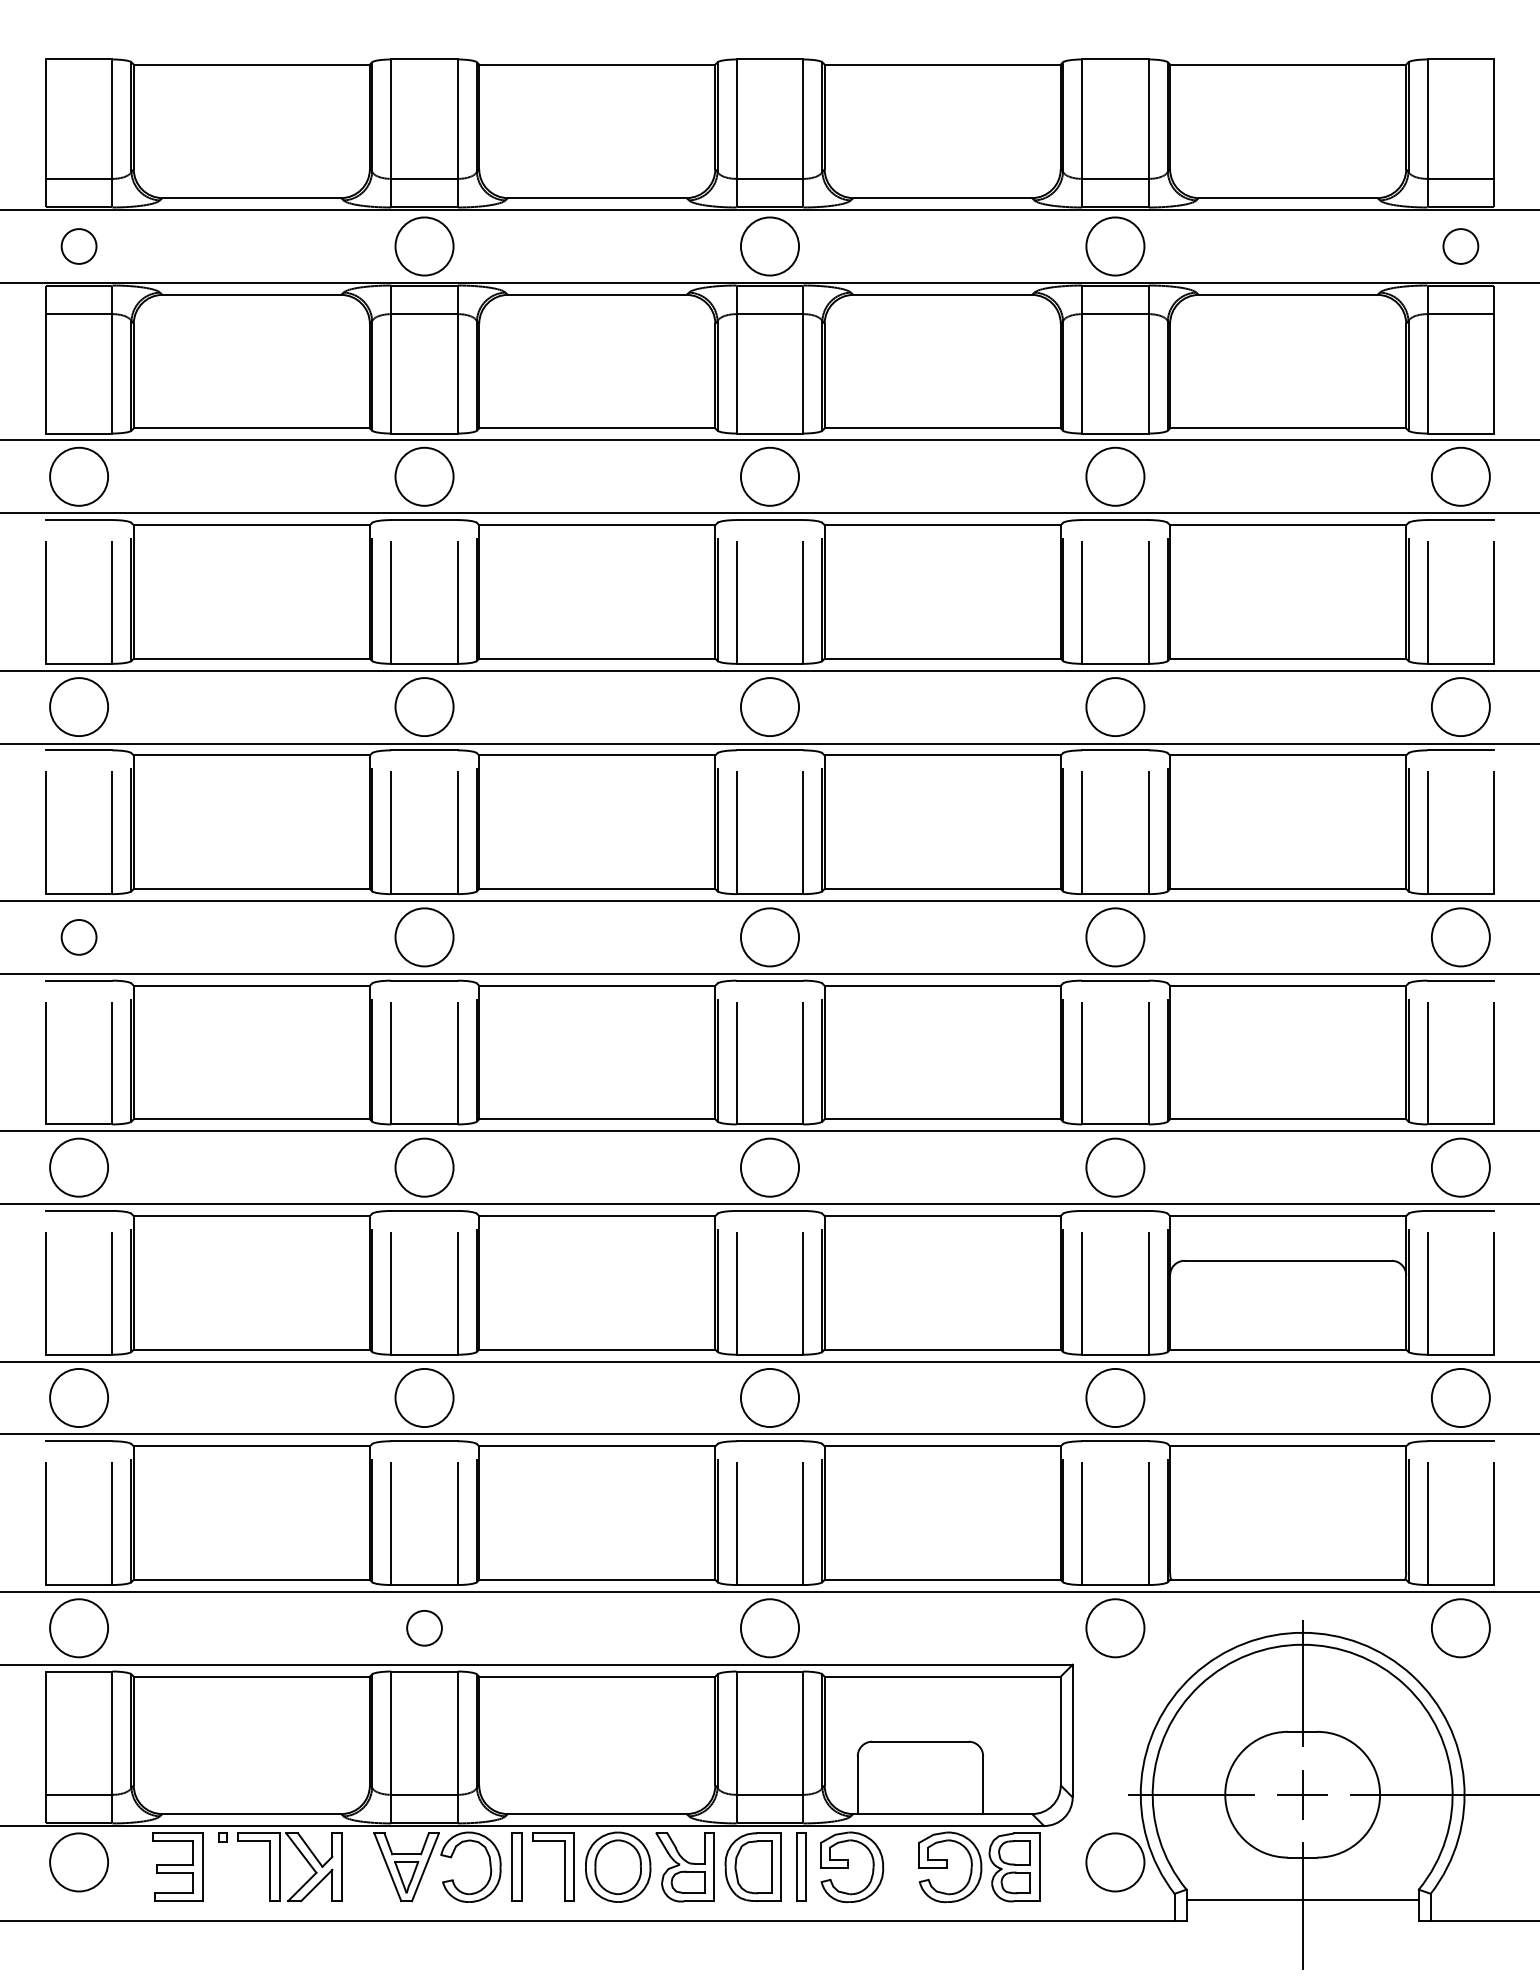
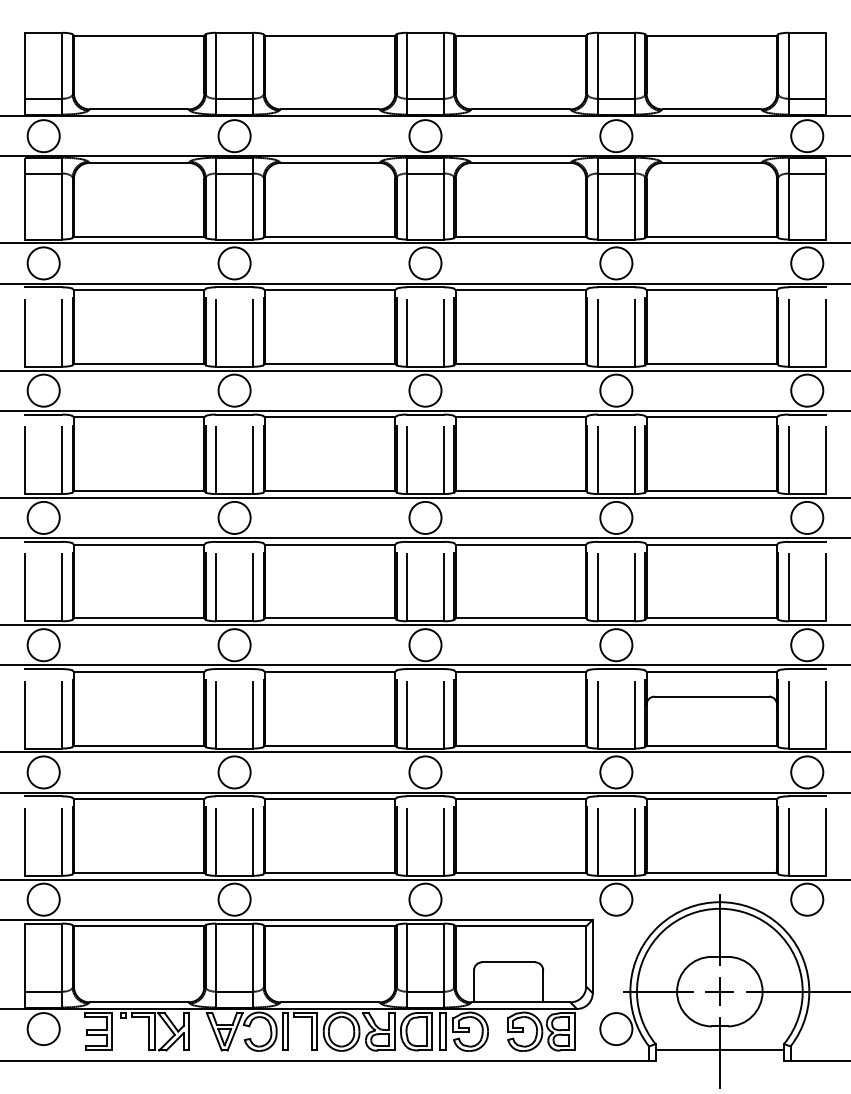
circle: (78, 247) -> (43, 136), size x1.67
circle: (1461, 247) -> (807, 136), size x1.67
circle: (78, 936) -> (43, 517), size x1.67
circle: (424, 1627) -> (234, 899), size x1.67

